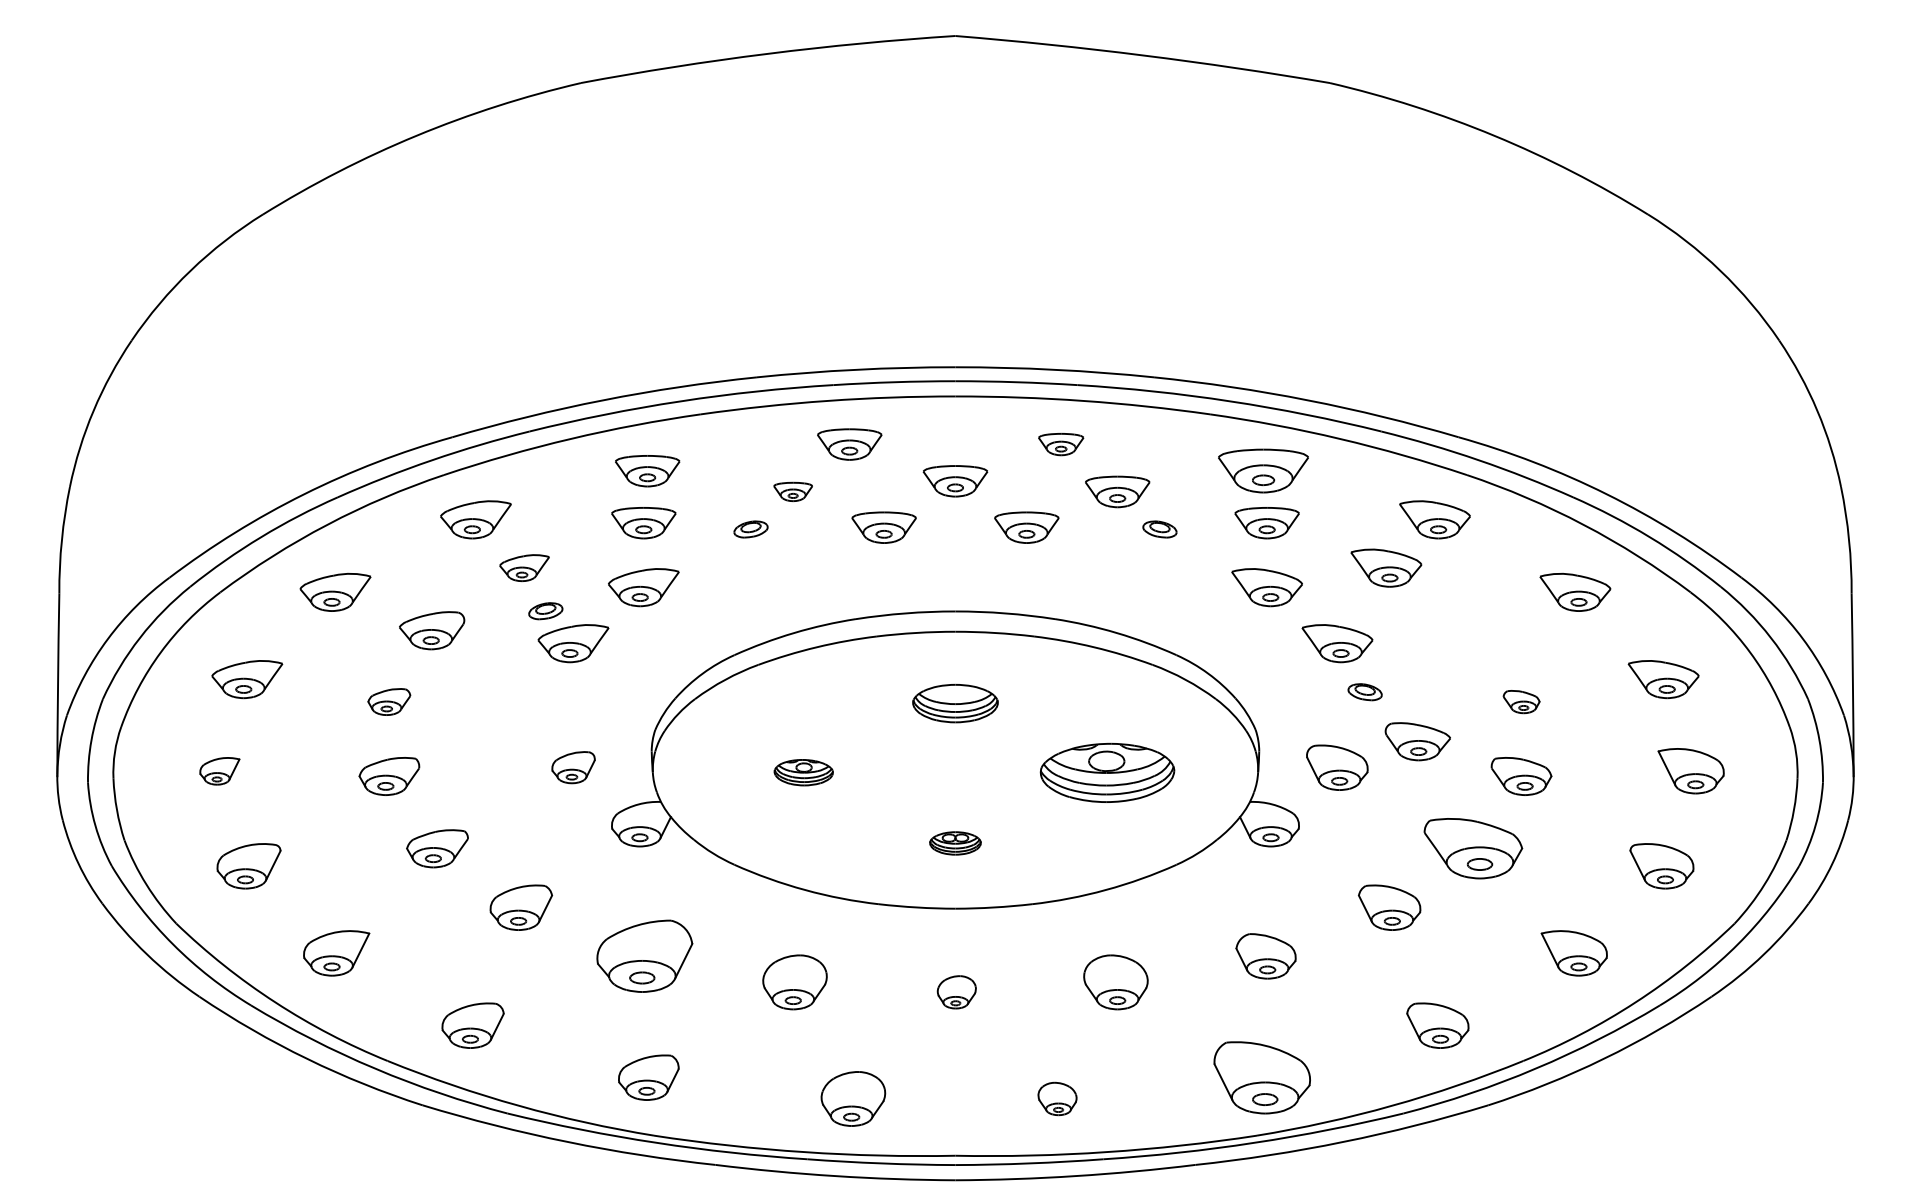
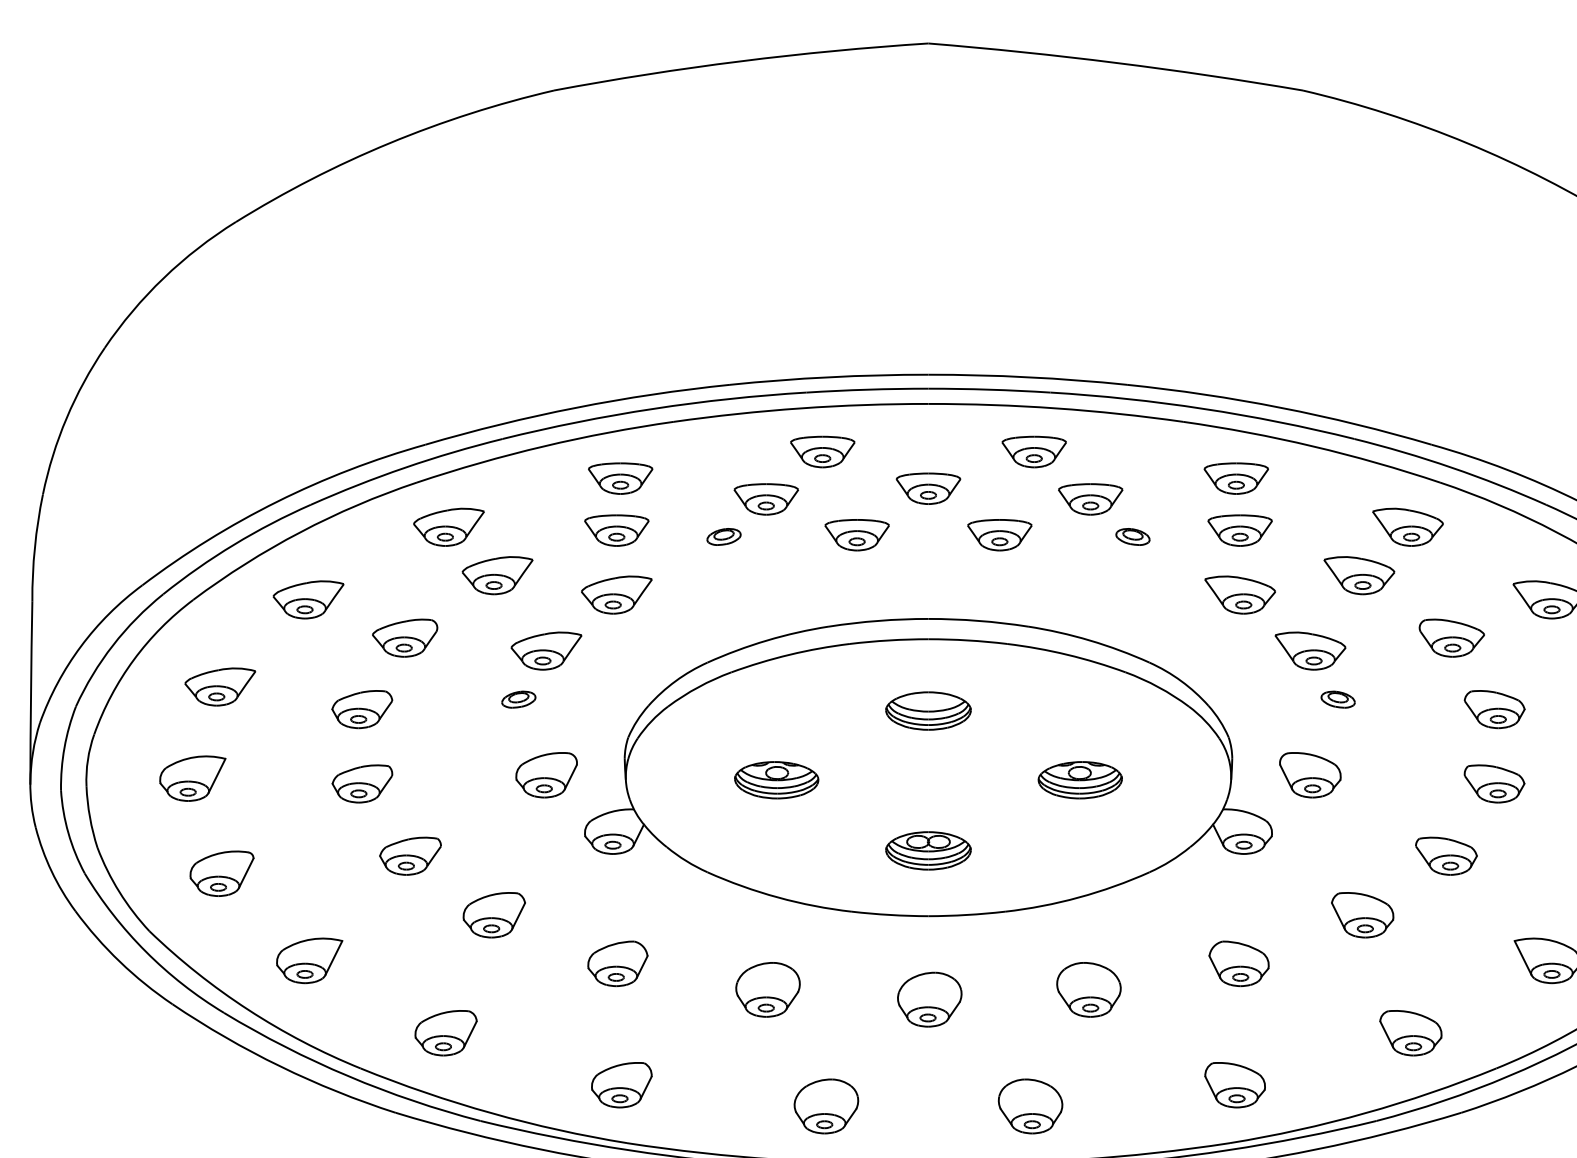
part: (1060, 444) -> (1033, 451), size x1.43
part: (1262, 471) -> (1235, 478), size x0.71
part: (792, 491) -> (765, 498), size x1.67
part: (524, 567) -> (497, 574), size x1.43
part: (545, 611) -> (518, 699), moved
part: (389, 701) -> (362, 708), size x1.43
part: (1521, 701) -> (1494, 708), size x1.67
part: (1417, 741) -> (1451, 637), moved
part: (573, 767) -> (546, 774), size x1.43
part: (219, 771) -> (192, 778), size x1.67
part: (803, 772) -> (776, 779), size x1.43
part: (1106, 772) -> (1079, 779), size x0.62
part: (955, 843) -> (928, 850), size x1.67
part: (1473, 848) -> (1446, 855), size x0.62
part: (644, 956) -> (617, 963), size x0.62
part: (956, 992) -> (929, 999), size x1.67
part: (1261, 1077) -> (1234, 1084), size x0.62
part: (1057, 1098) -> (1030, 1105), size x1.67

